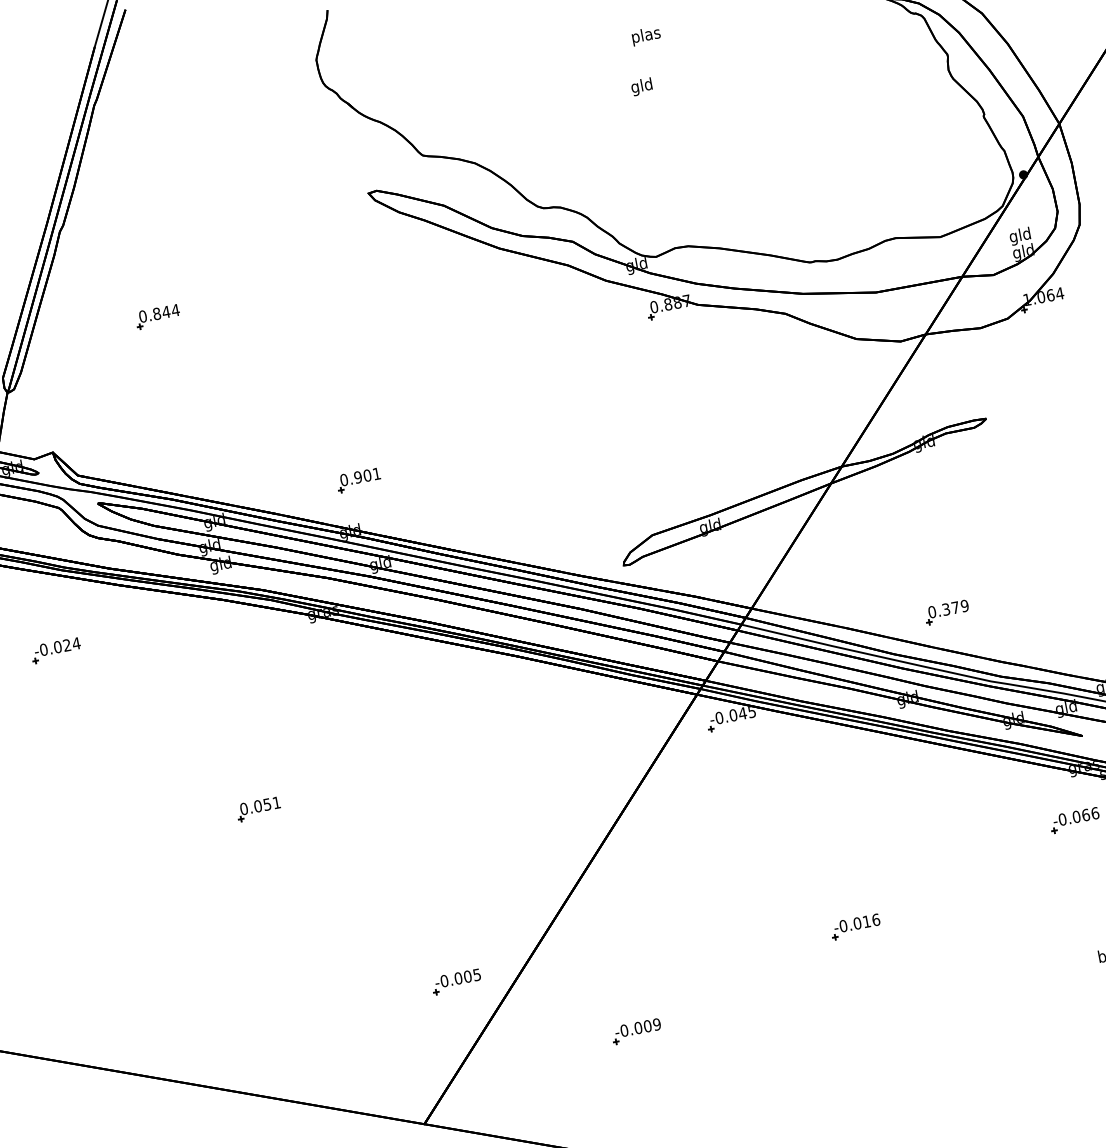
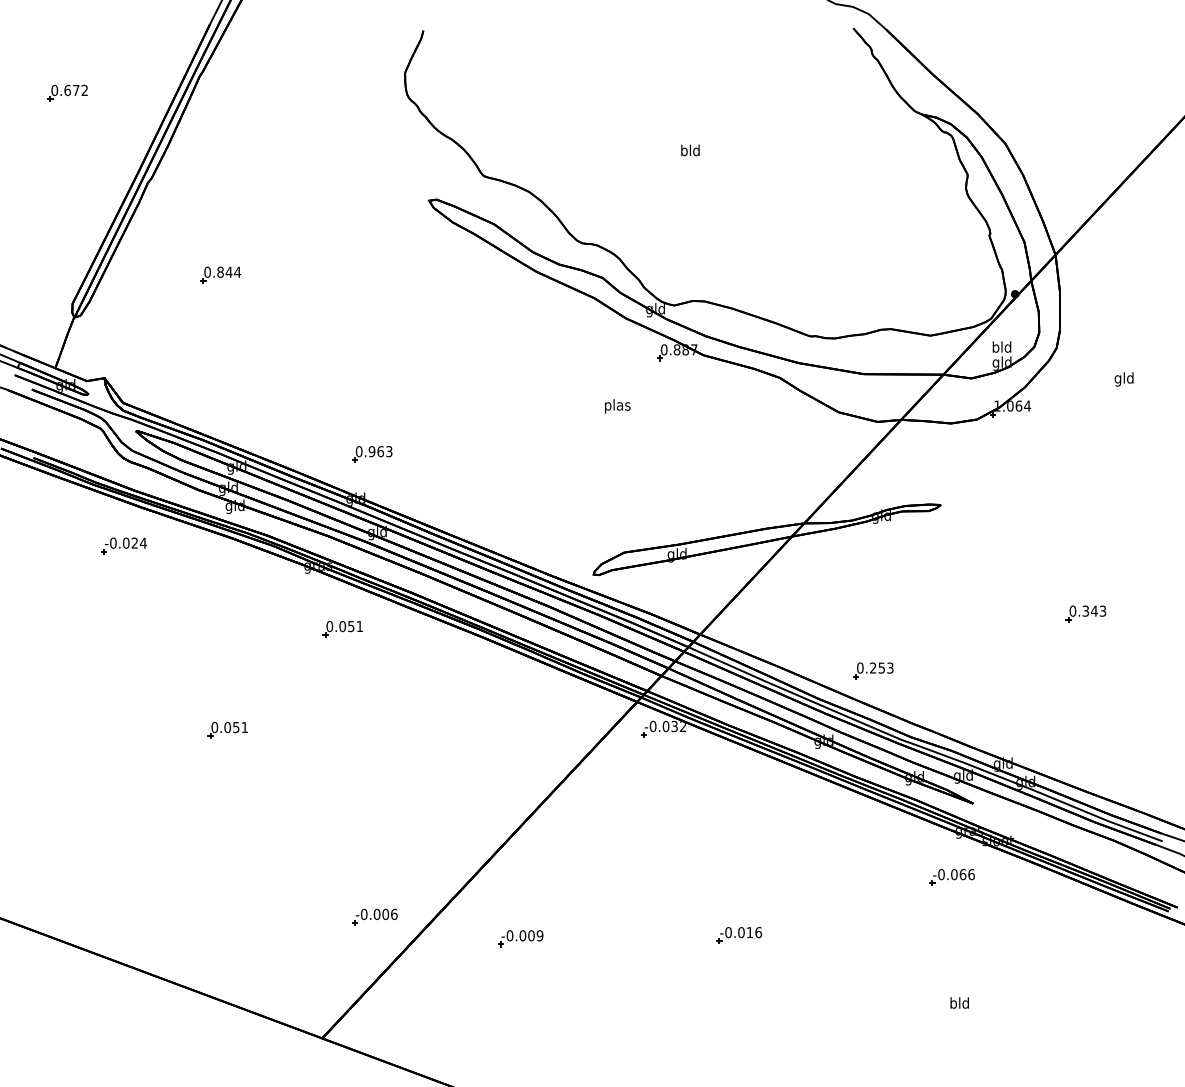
text: (646, 36) -> (617, 406), moved
text: (634, 87) -> (683, 151), gld -> bld
text: (1013, 237) -> (995, 348), gld -> bld
text: (371, 474) -> (384, 451), 0.901 -> 0.963
text: (955, 607) -> (881, 667), 0.379 -> 0.253
part: (55, 650) -> (123, 545), moved
part: (362, 676) -> (342, 629), added
text: (746, 712) -> (678, 726), -0.045 -> -0.032
text: (477, 973) -> (394, 913), -0.005 -> -0.006
part: (636, 1031) -> (520, 938), moved

